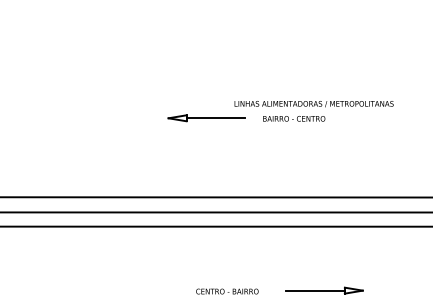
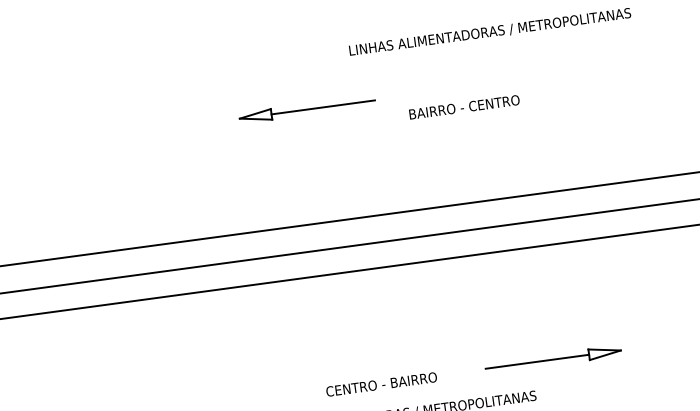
part: (206, 118) -> (306, 109), moved
text: (294, 118) -> (464, 106), moved

